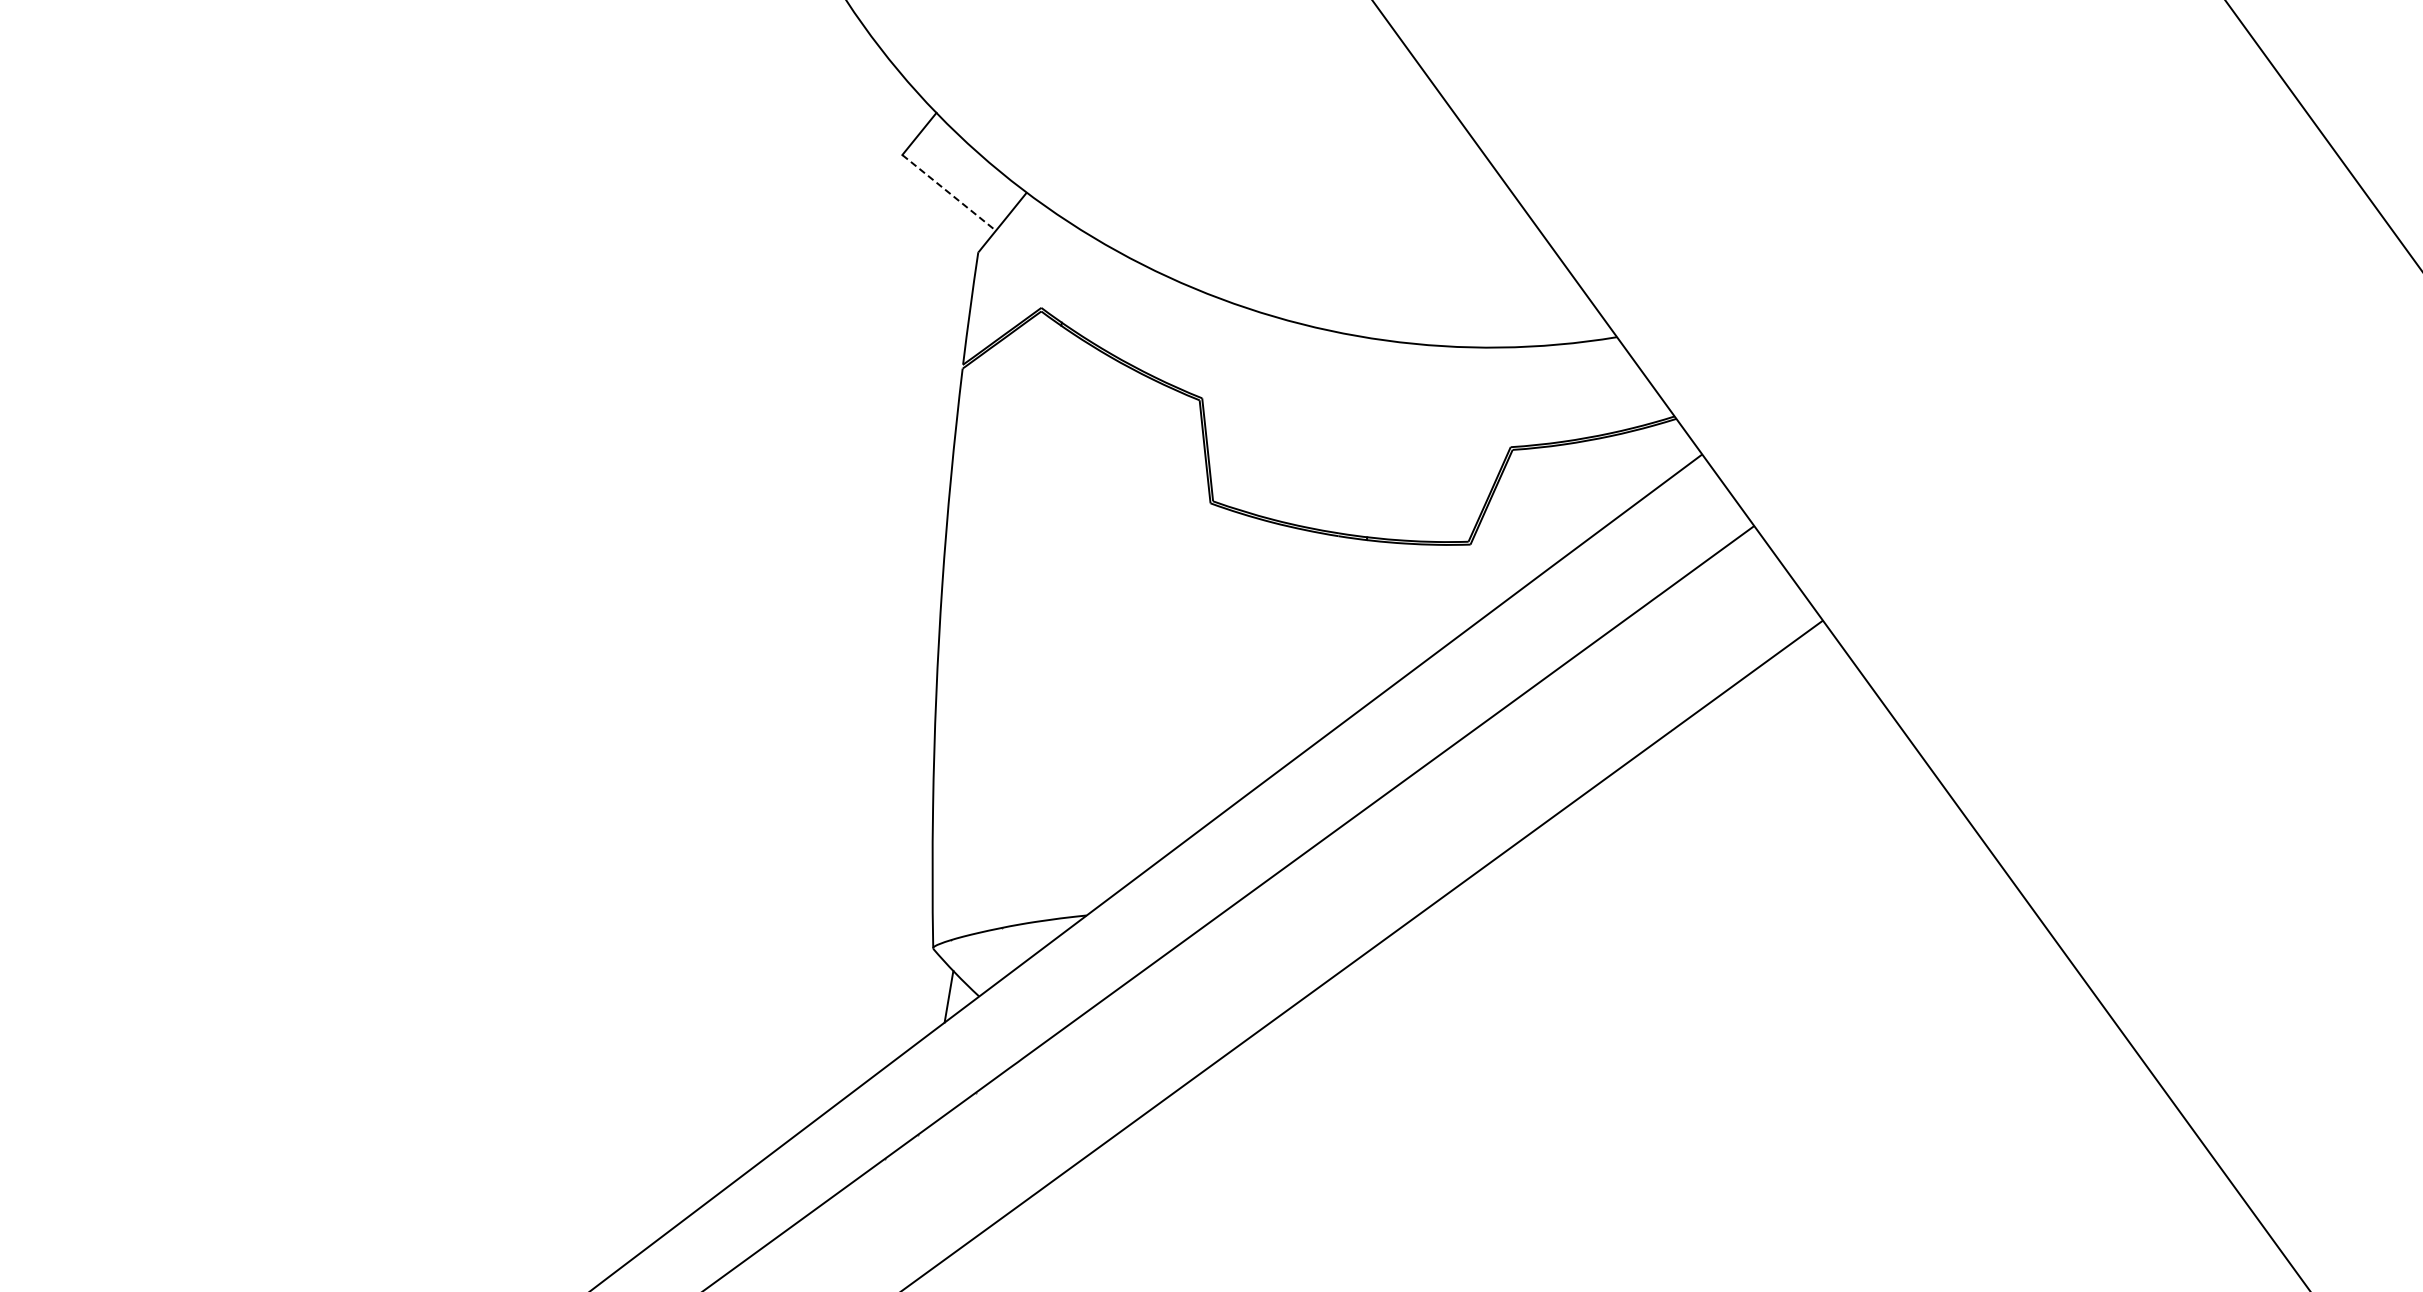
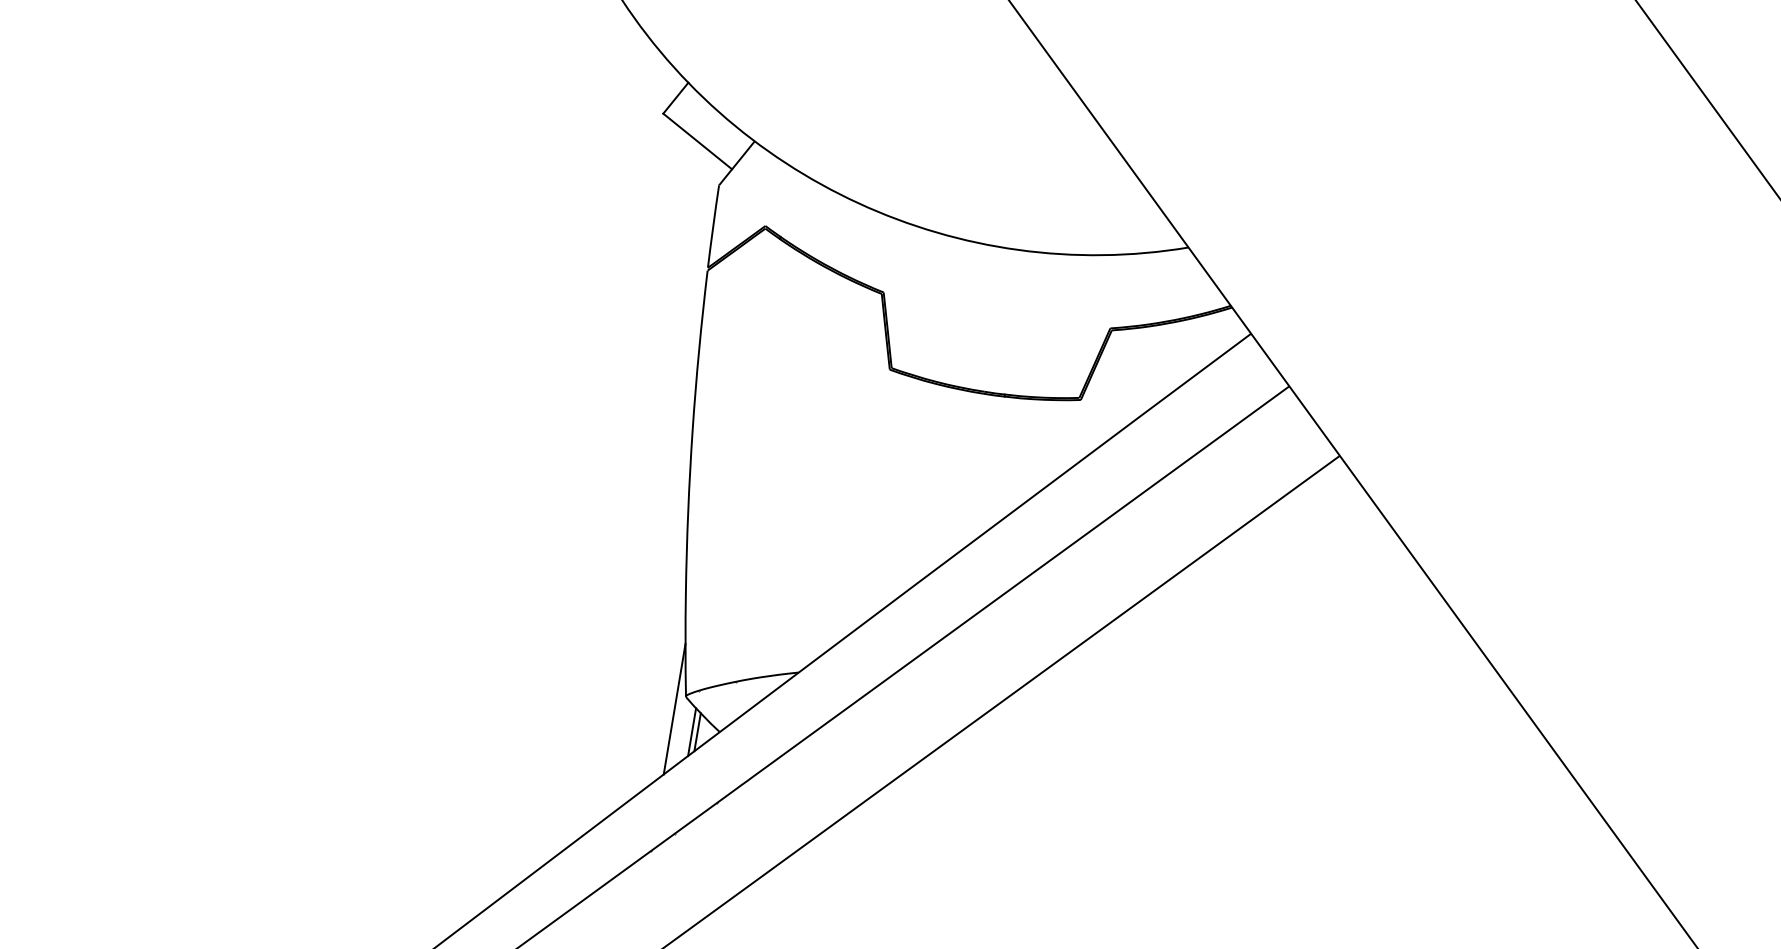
line: (949, 193) -> (697, 141), dashed -> solid
line: (917, 965) -> (674, 709), added
line: (941, 996) -> (692, 732), added

